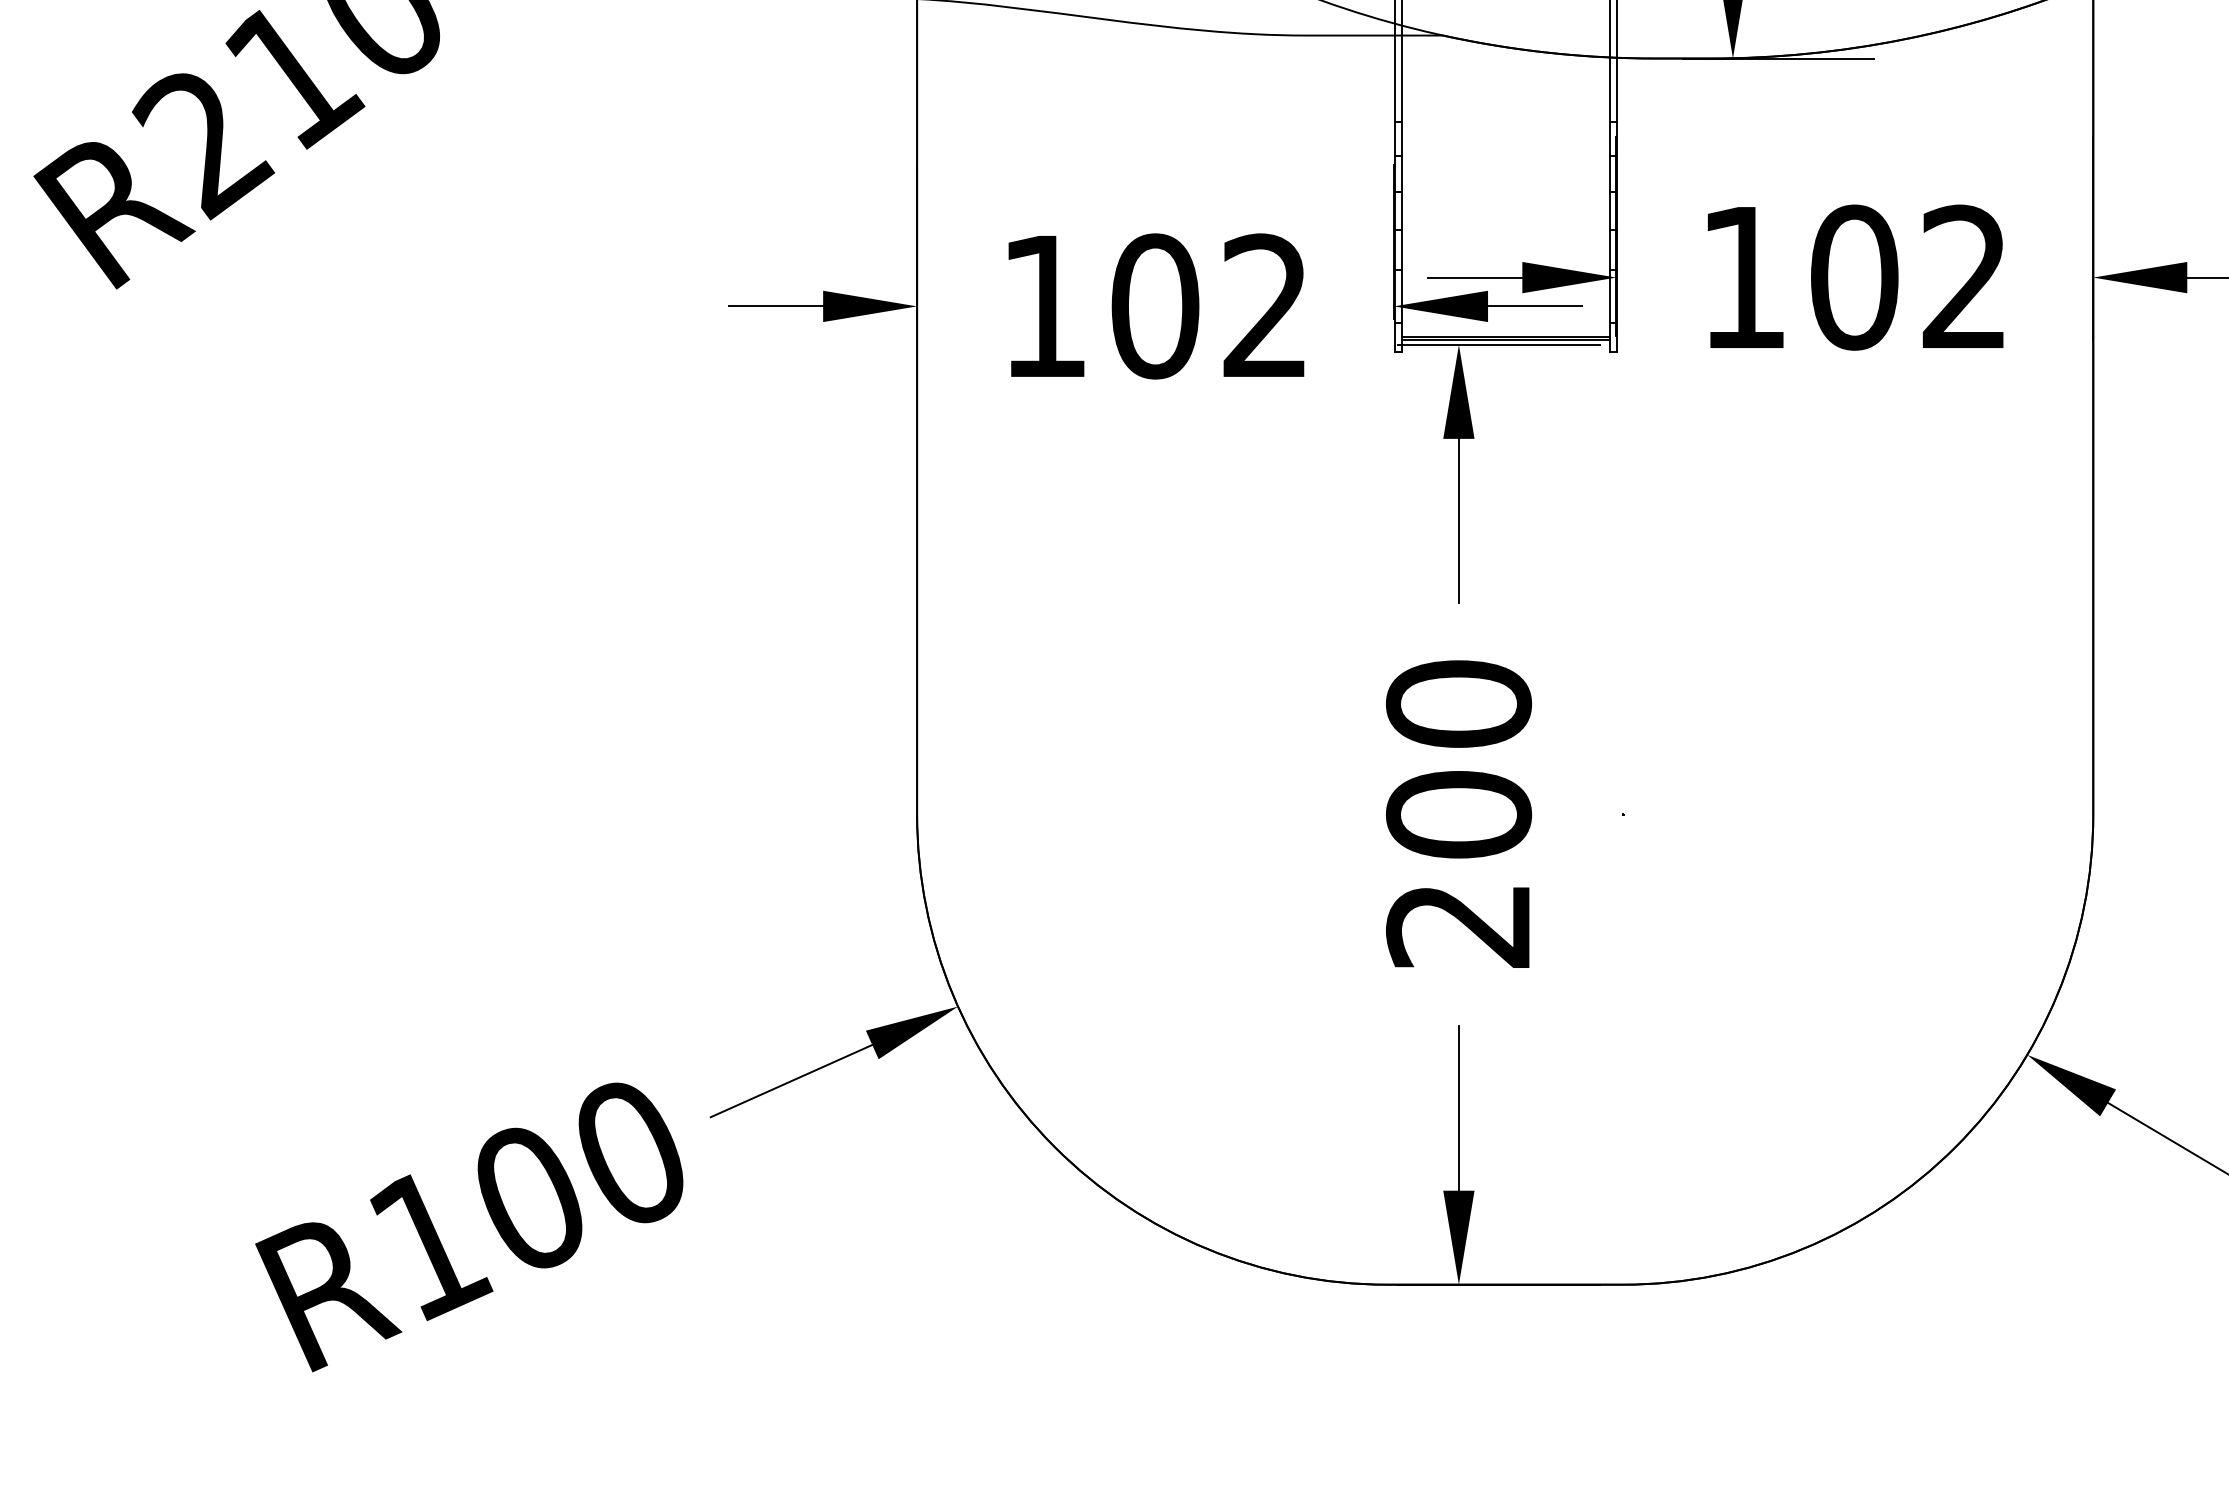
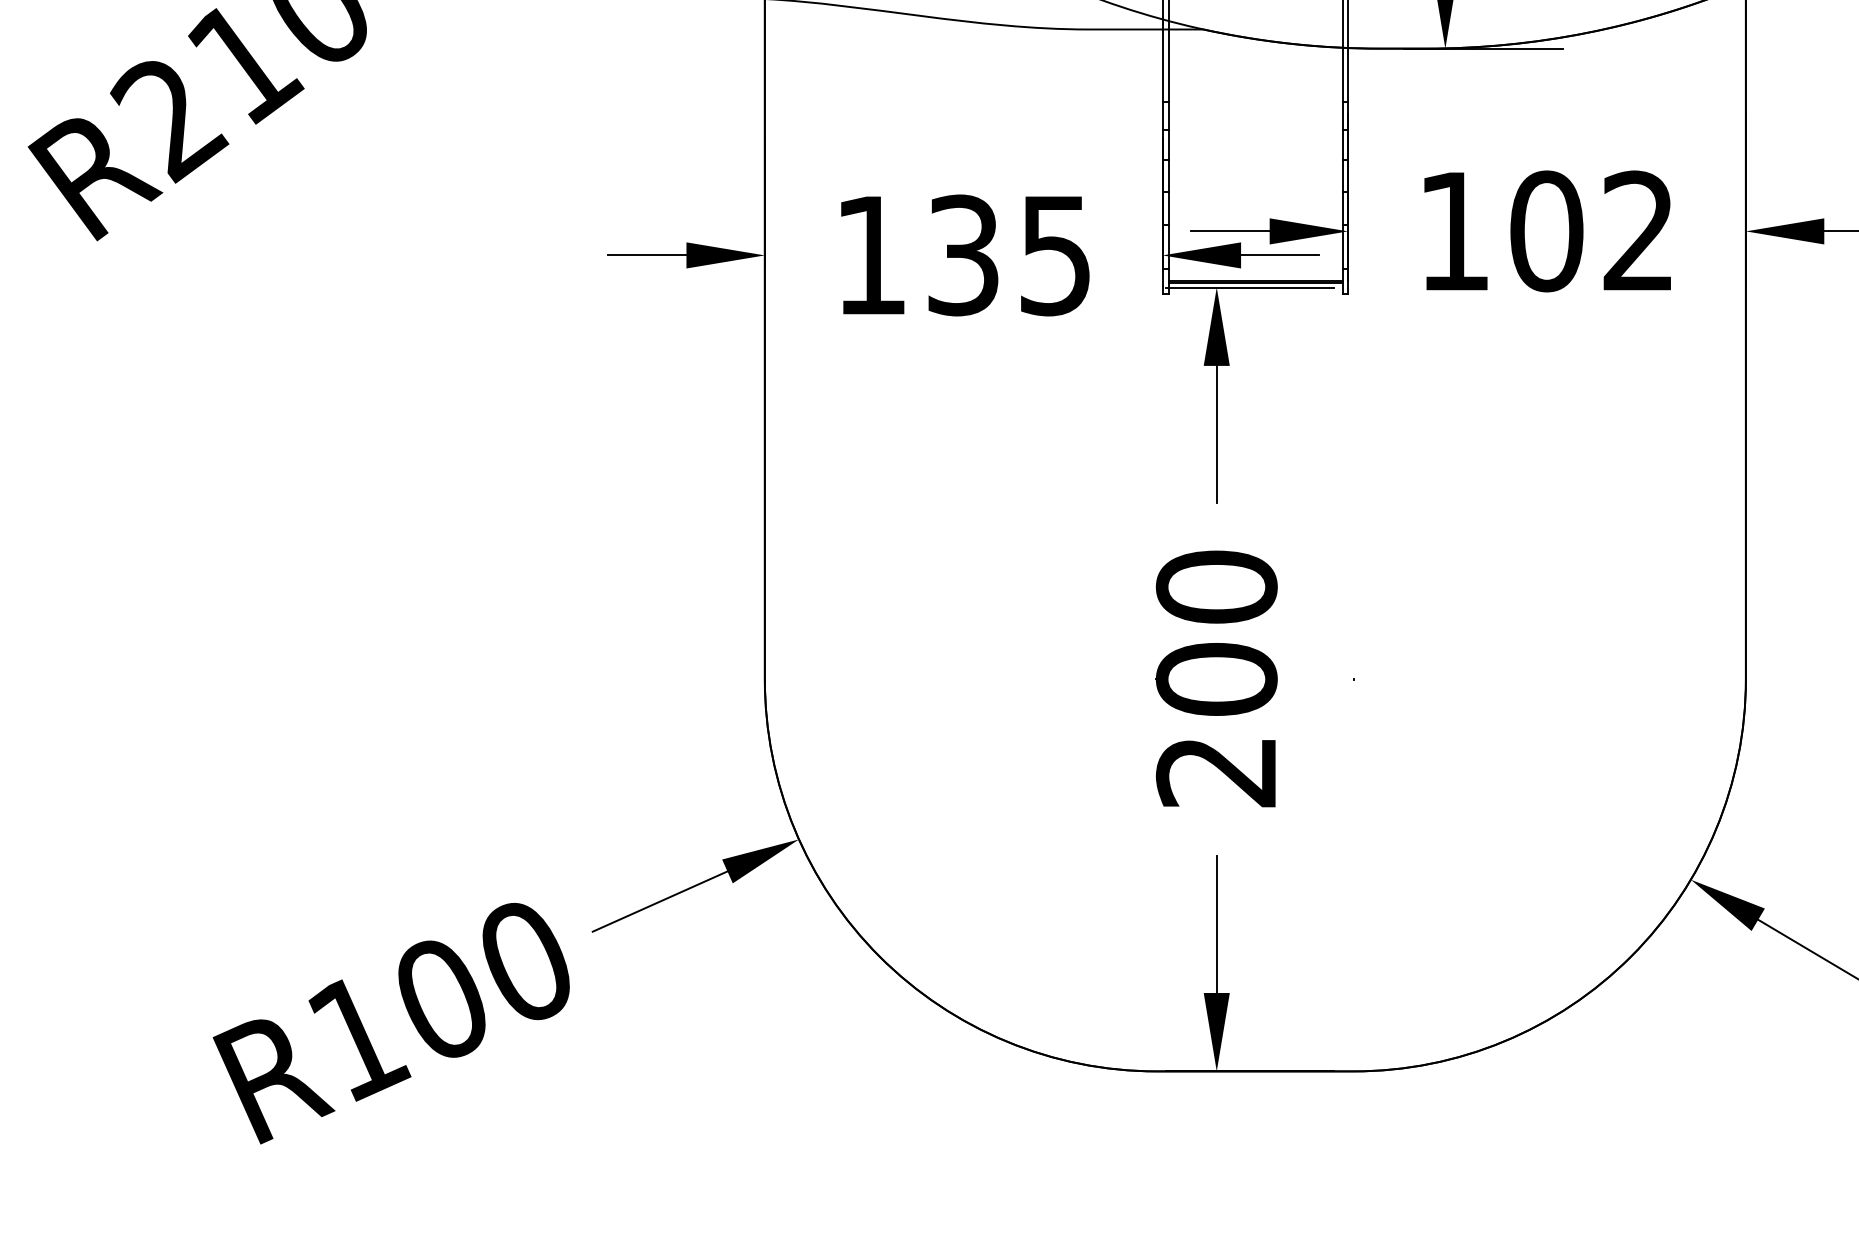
text: (1208, 306) -> (1007, 255), 102 -> 135

